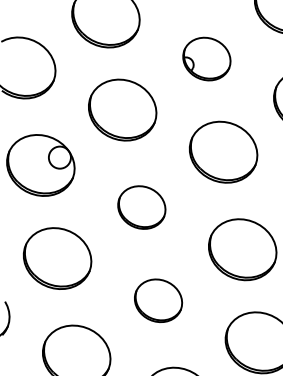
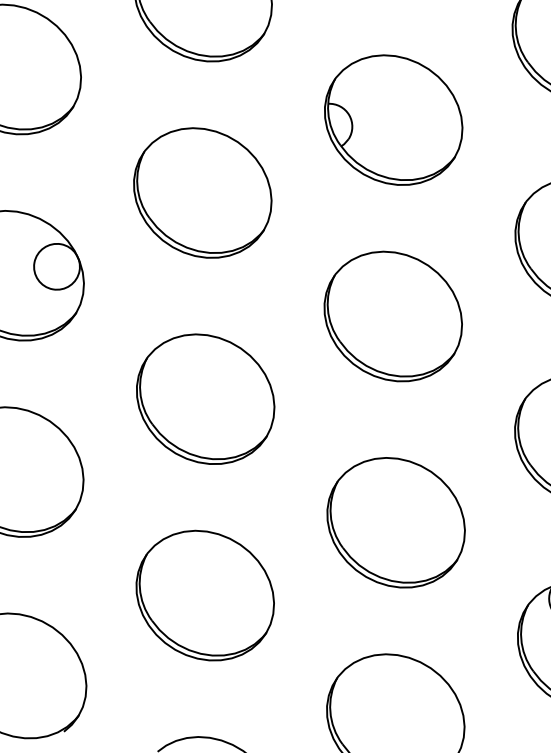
part: (206, 58) -> (393, 118), size x1.43
part: (141, 207) -> (205, 398), size x1.43
part: (158, 300) -> (205, 595), size x1.43

